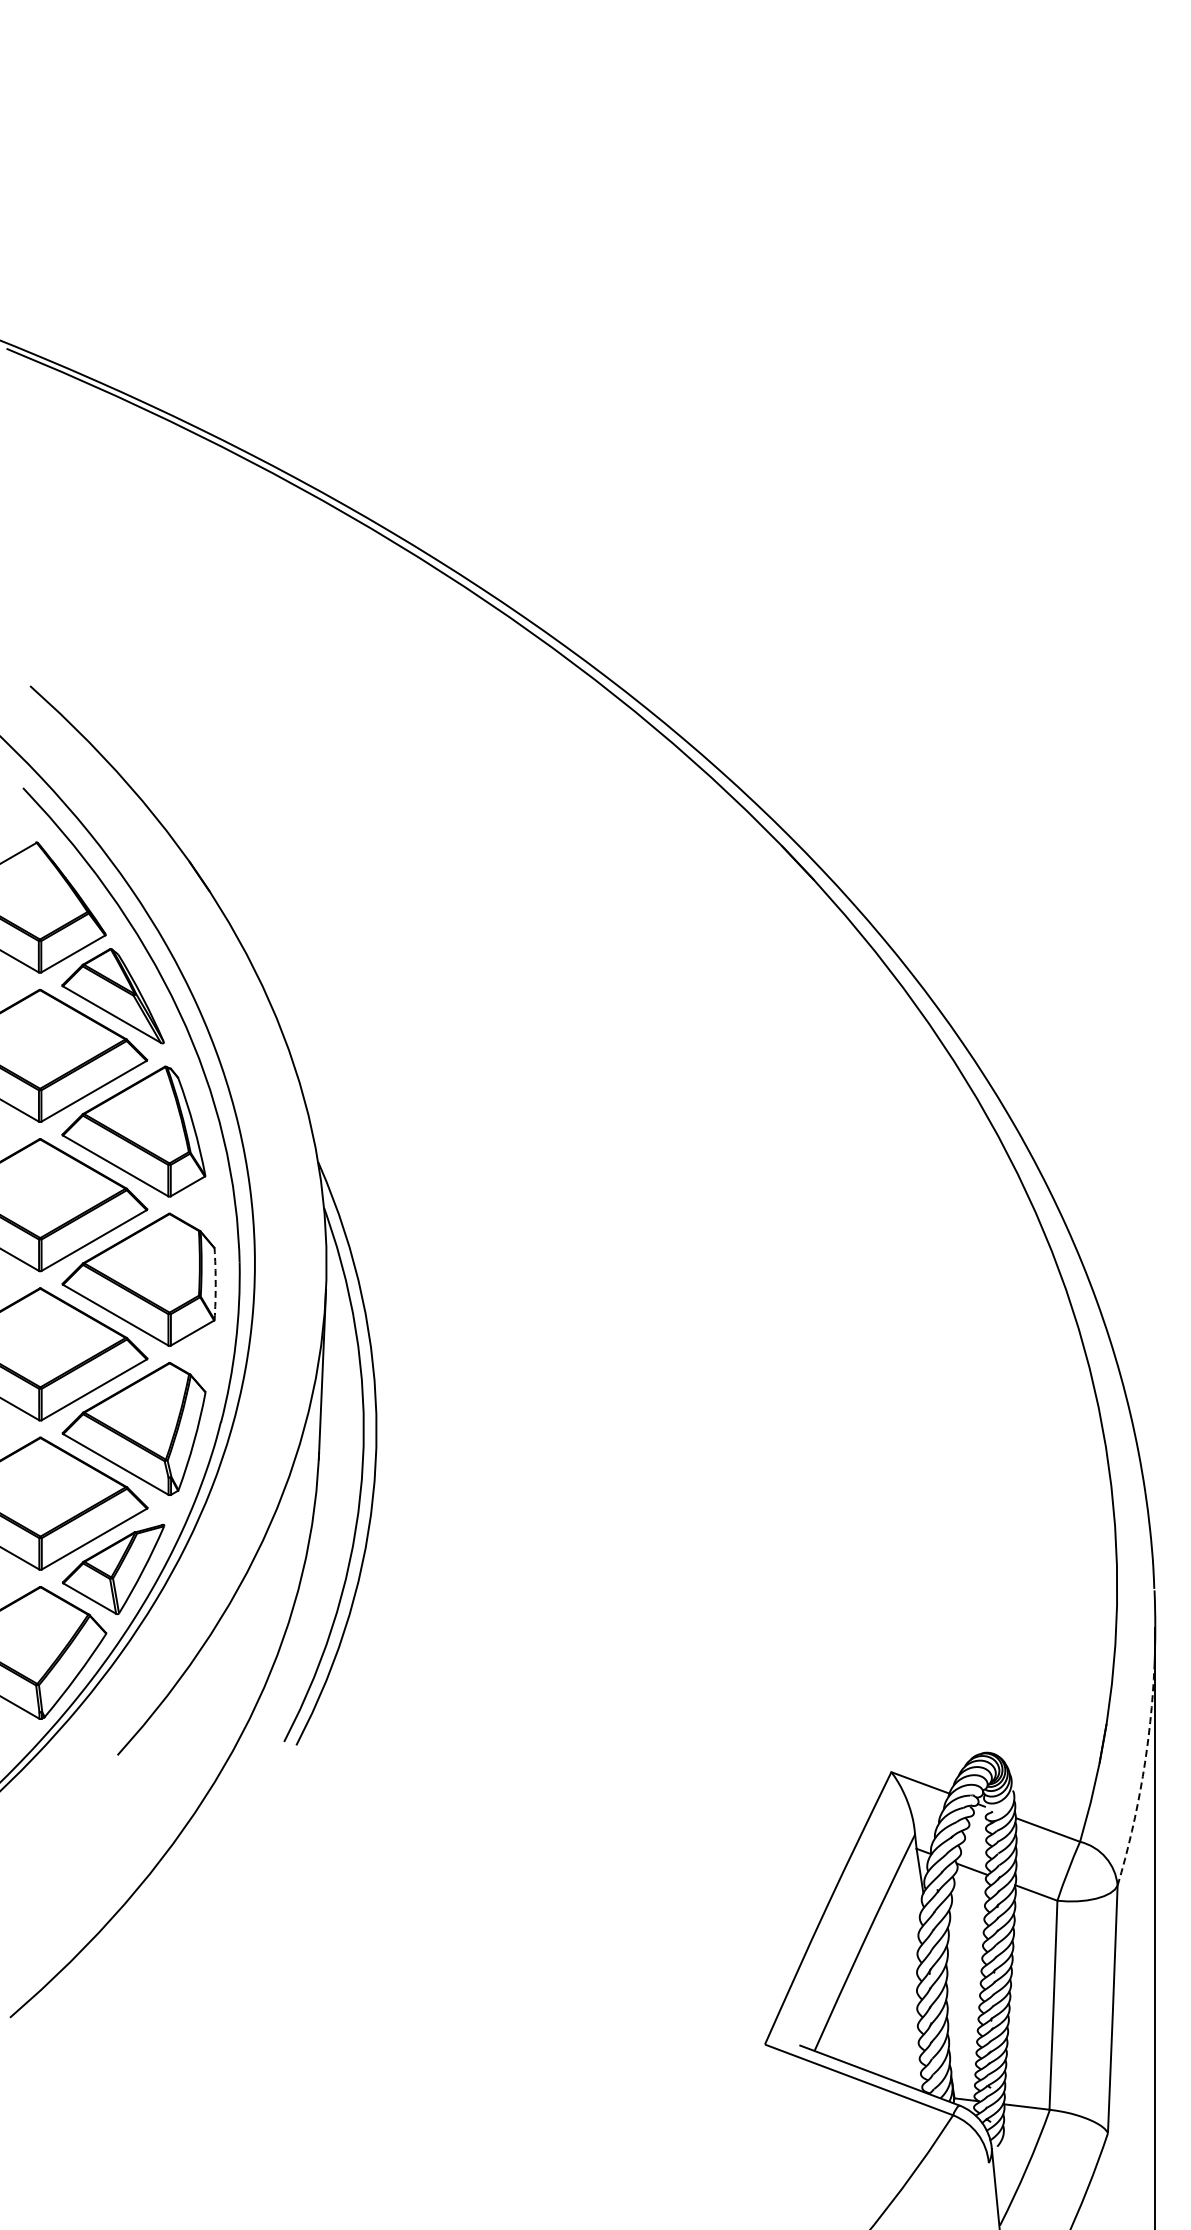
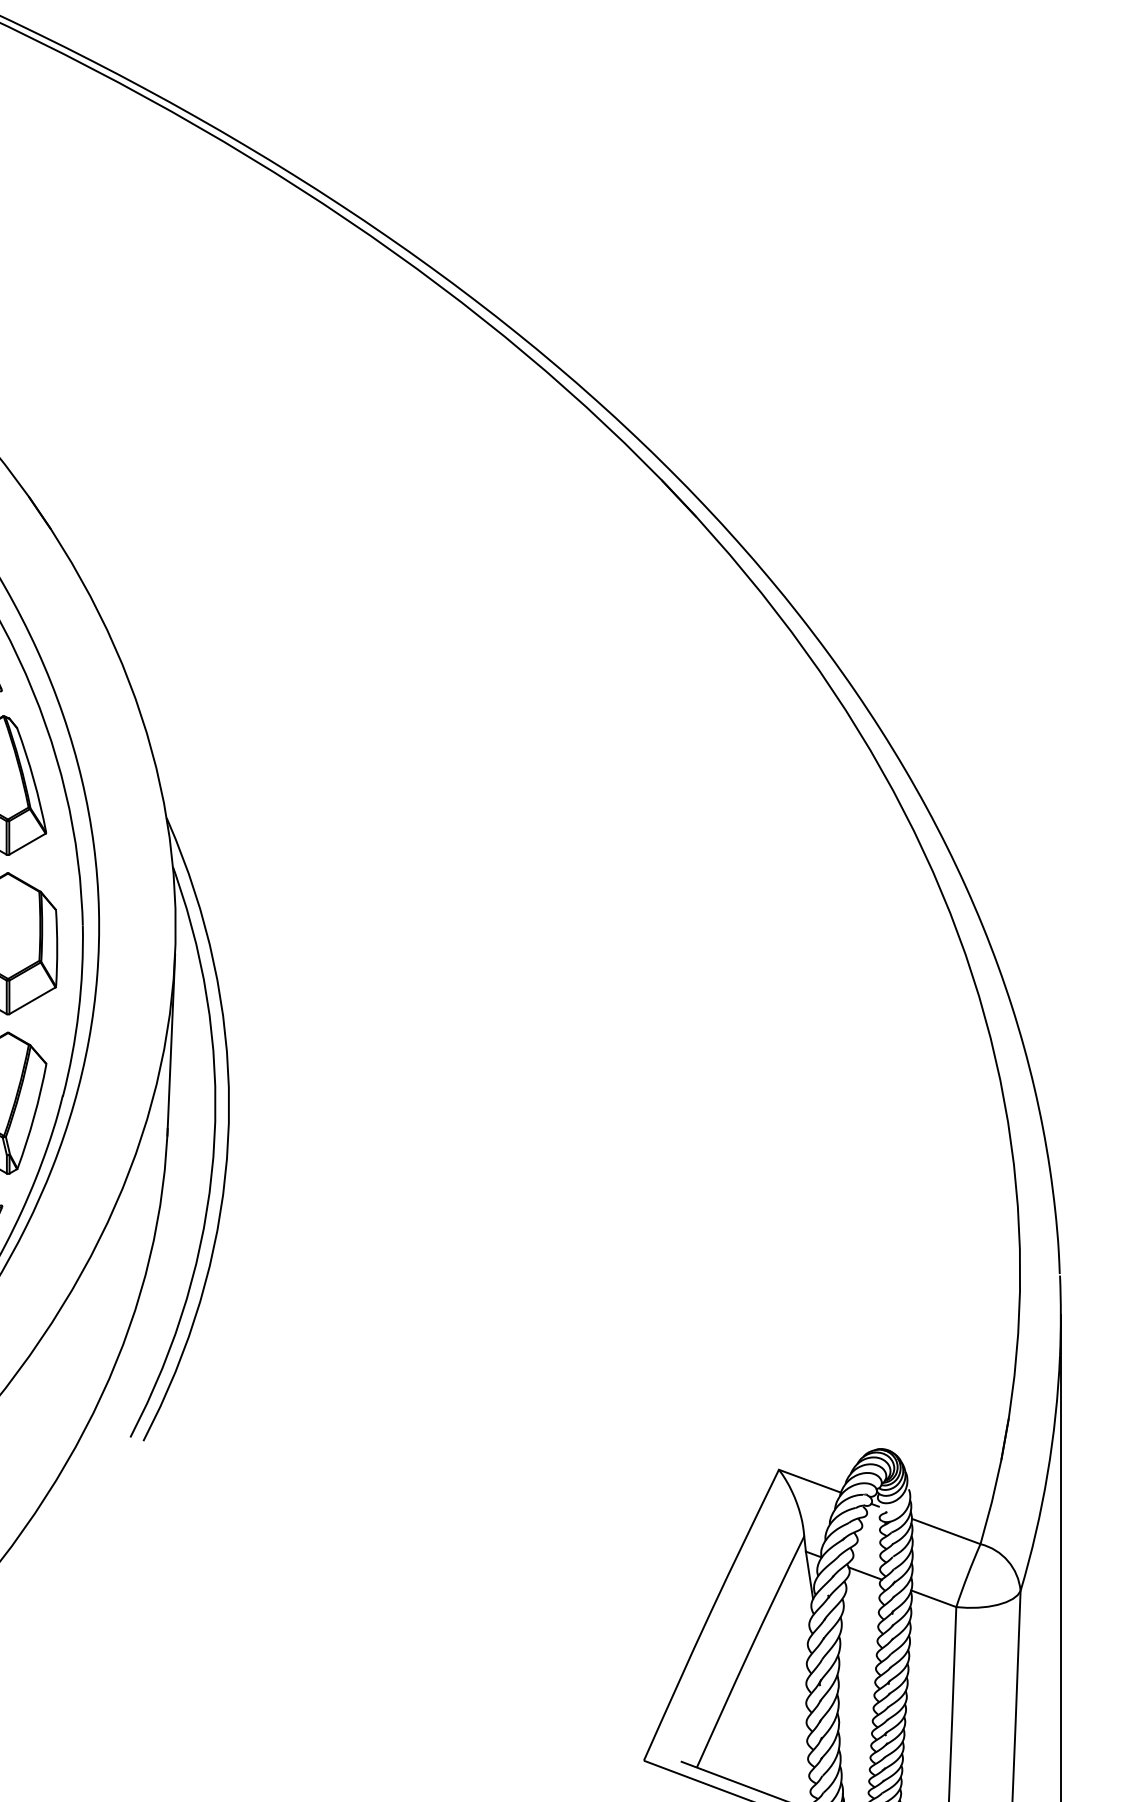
arc: (215, 1284) -> (57, 948), dashed -> solid
arc: (1142, 1776) -> (1047, 1474), dashed -> solid

